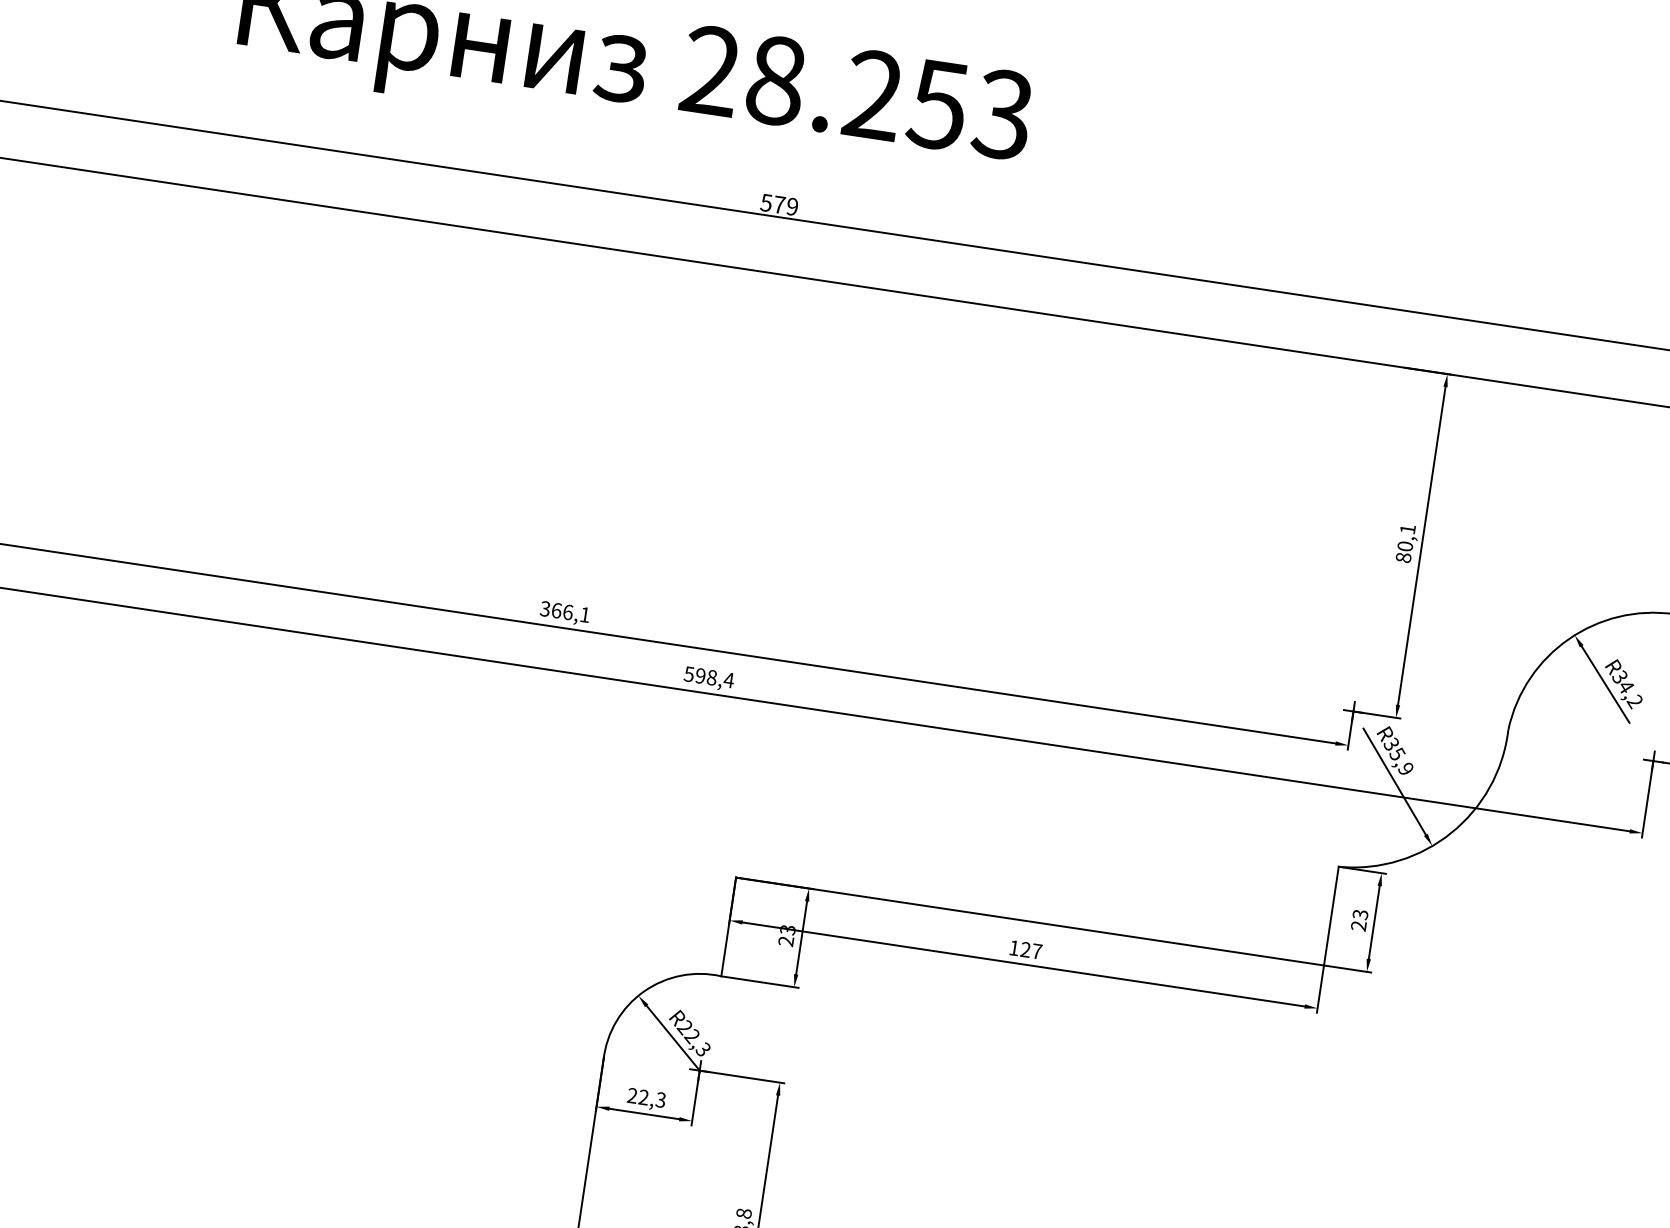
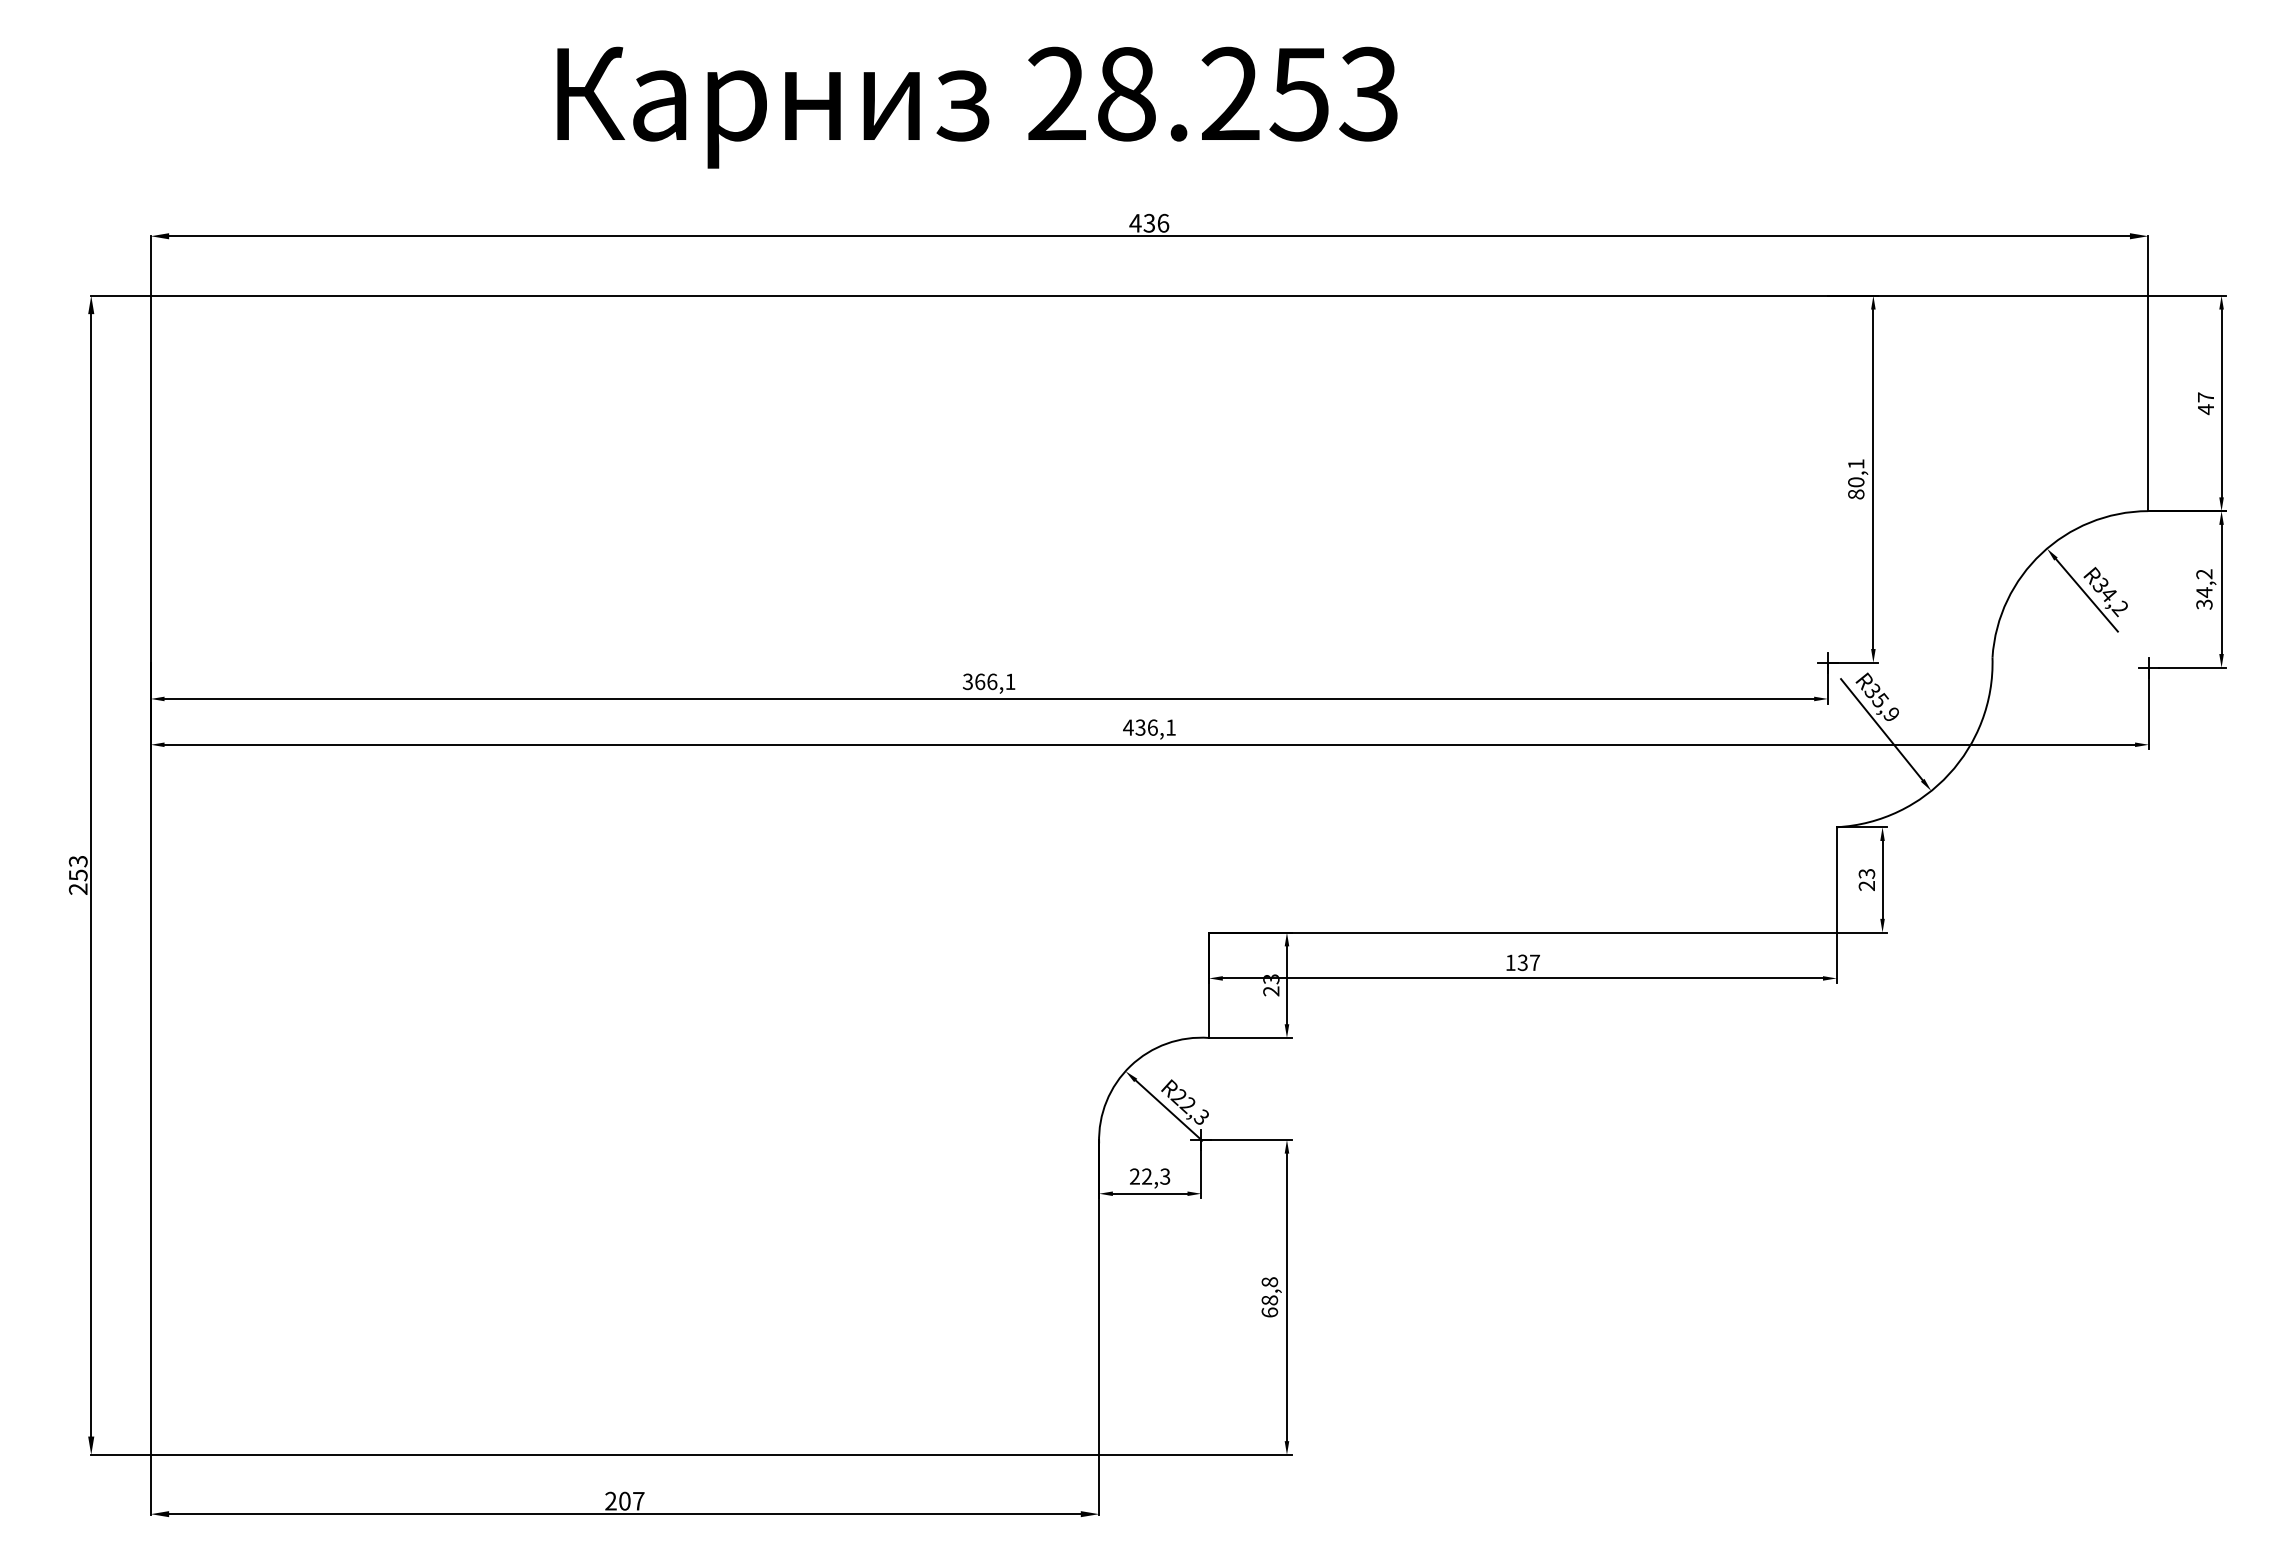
text: (779, 204) -> (1149, 222), 579 -> 436
text: (708, 677) -> (1149, 727), 598,4 -> 436,1
text: (1025, 950) -> (1522, 963), 127 -> 137

